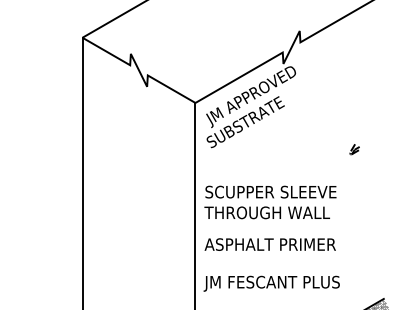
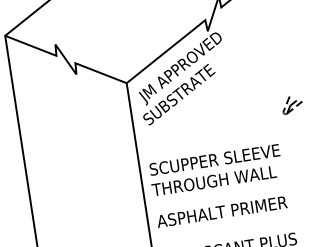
part: (355, 149) -> (291, 104), size x1.67

